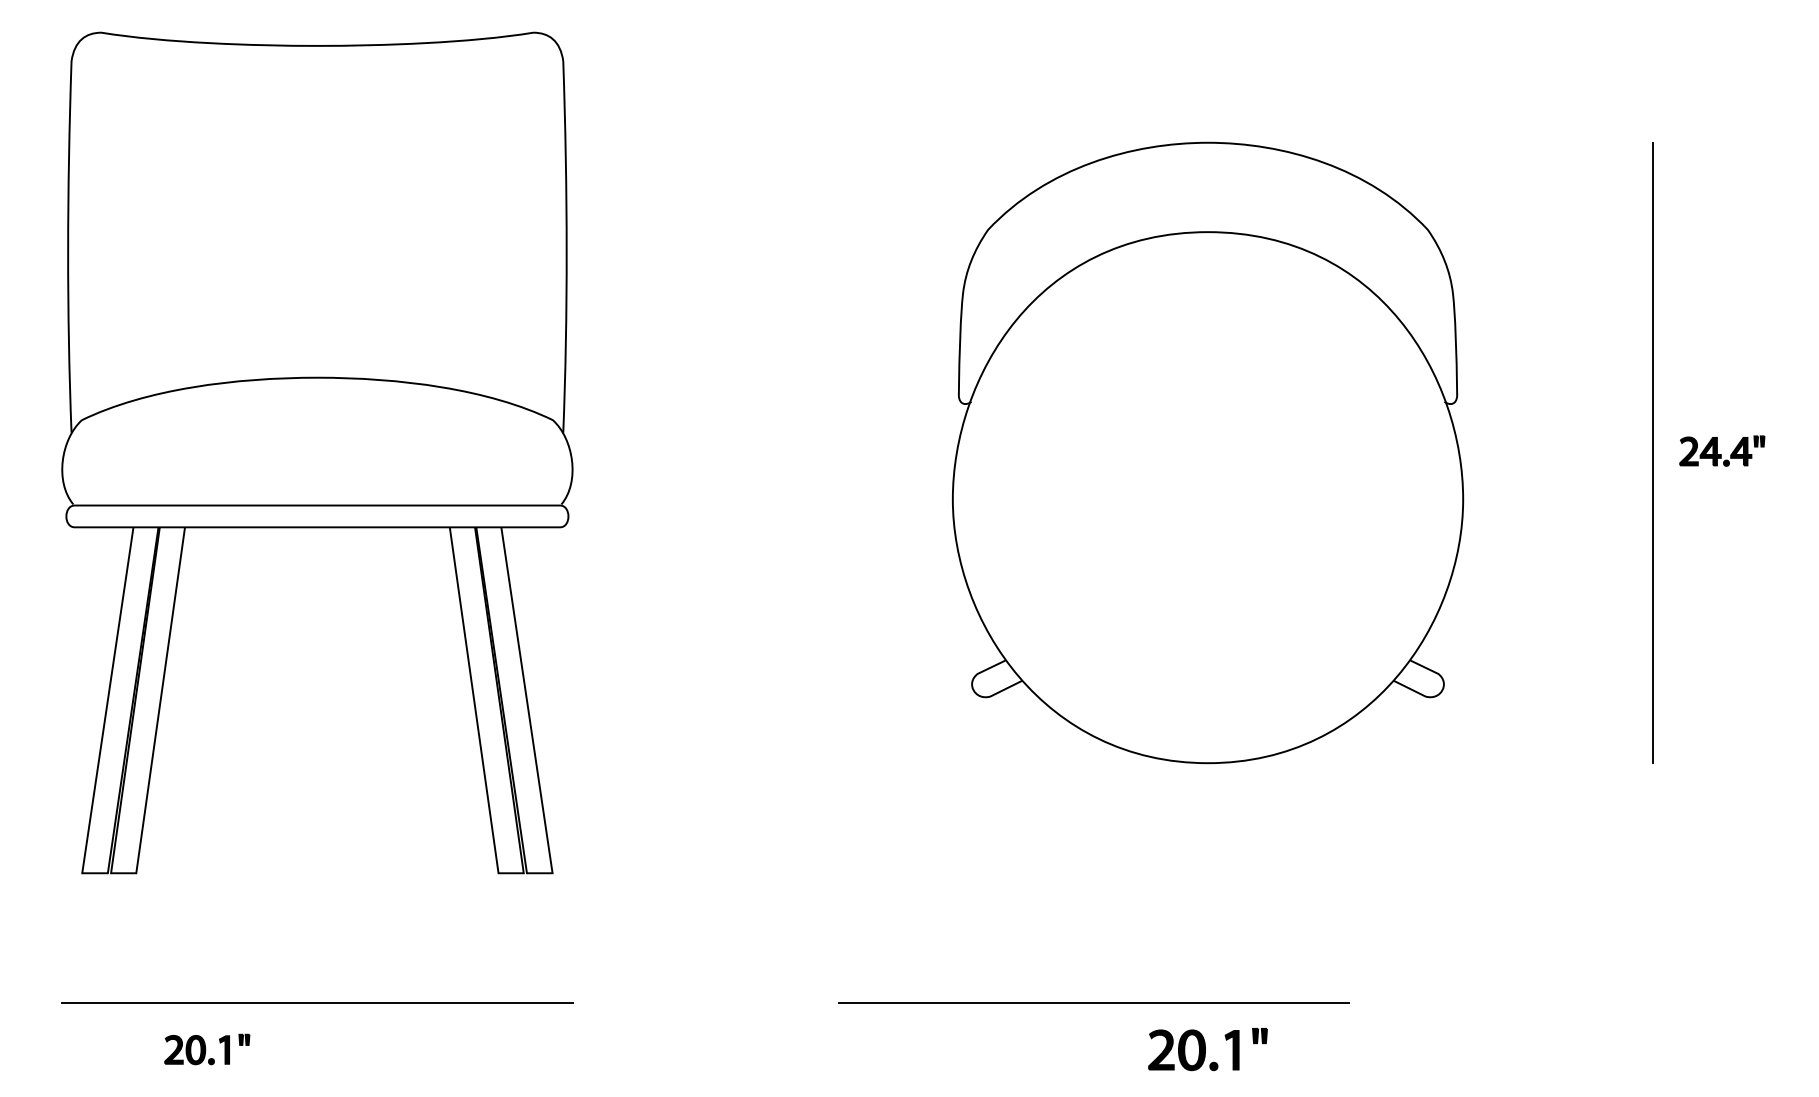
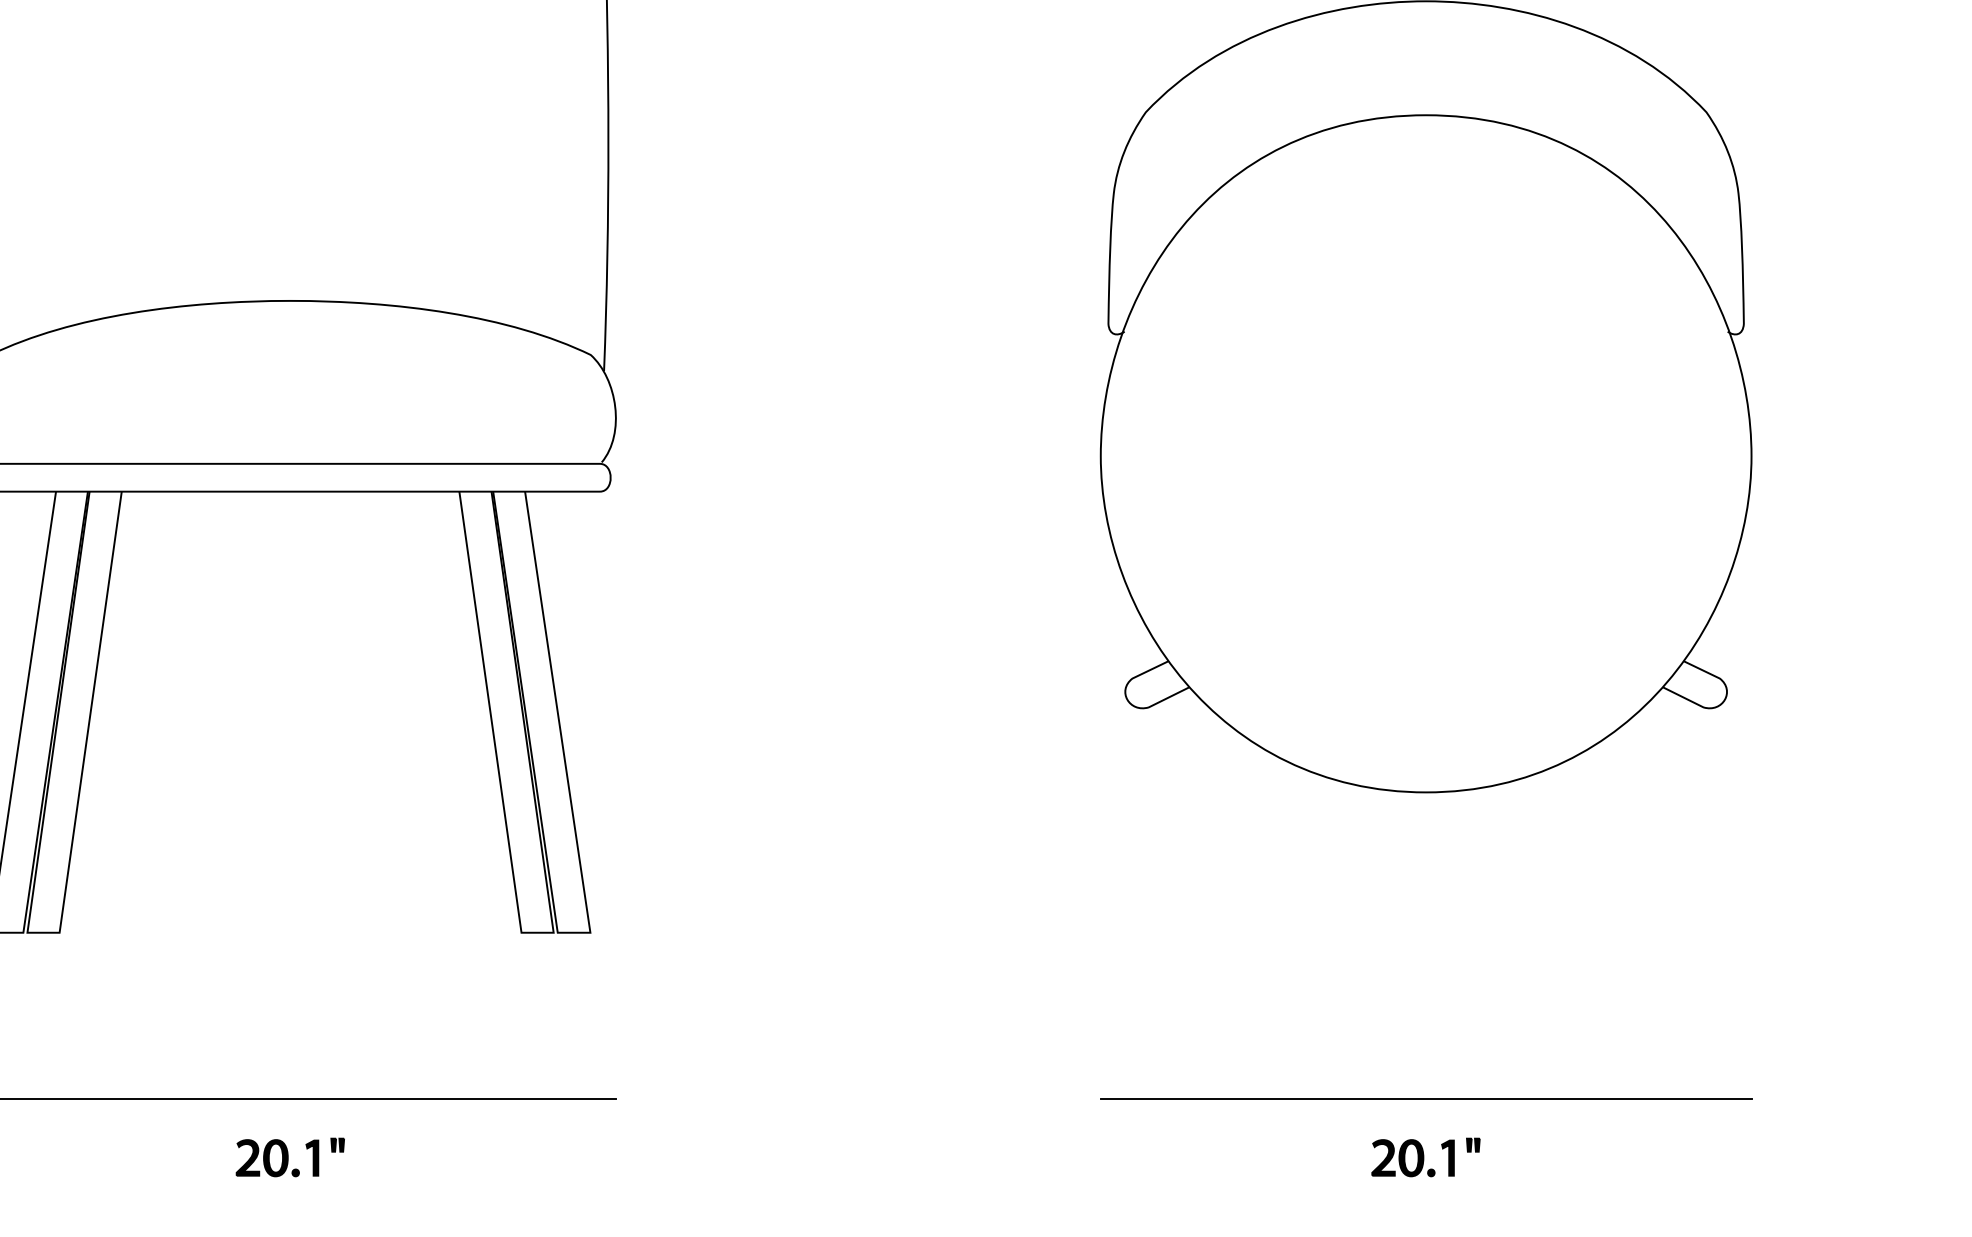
line: (1093, 1002) -> (1425, 1097), moved
part: (207, 1049) -> (290, 1157), moved
part: (1207, 1049) -> (1425, 1157), size x0.71

